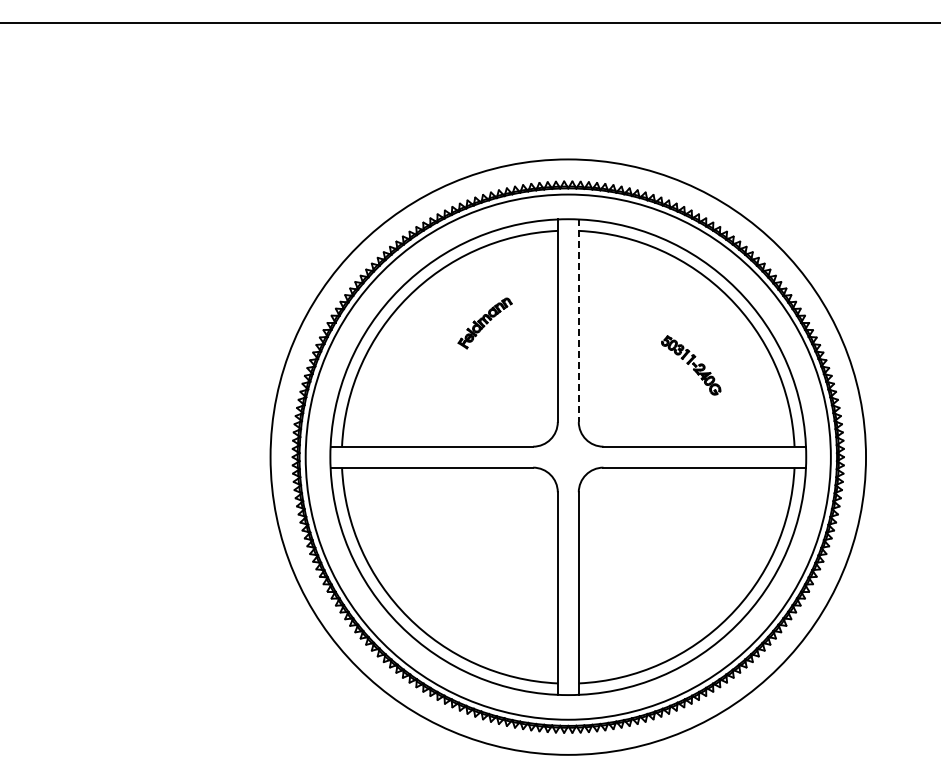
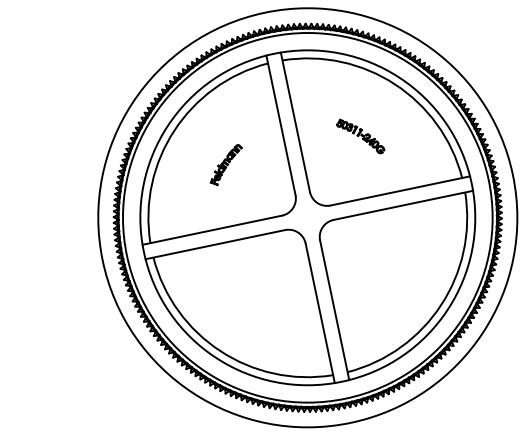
line: (578, 321) -> (295, 122), dashed -> solid
part: (484, 323) -> (225, 165), moved
part: (691, 365) -> (360, 136), moved

